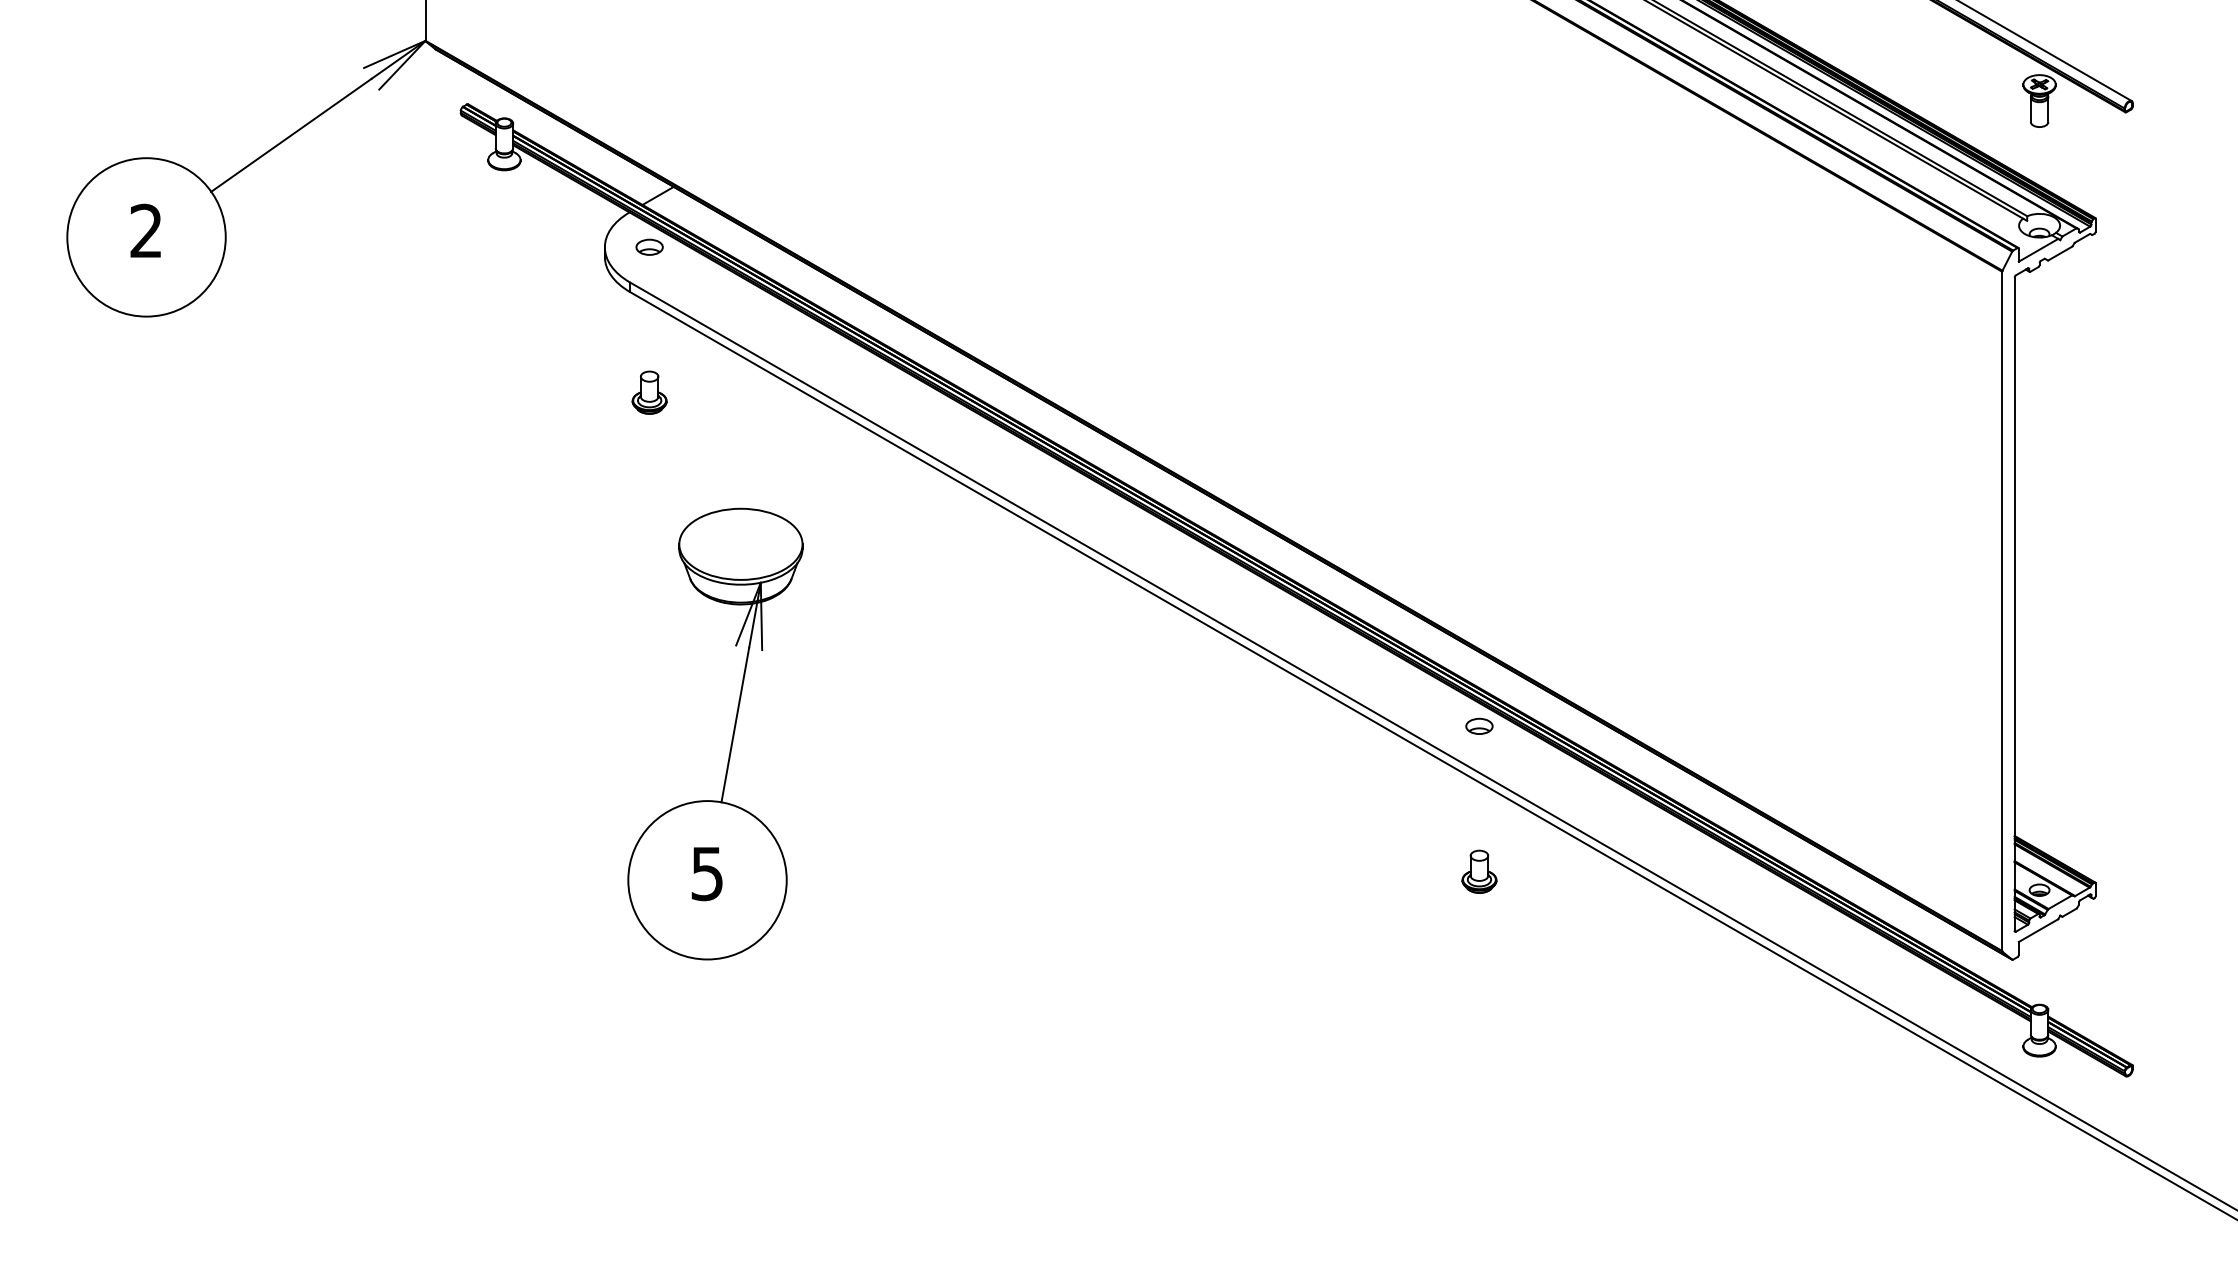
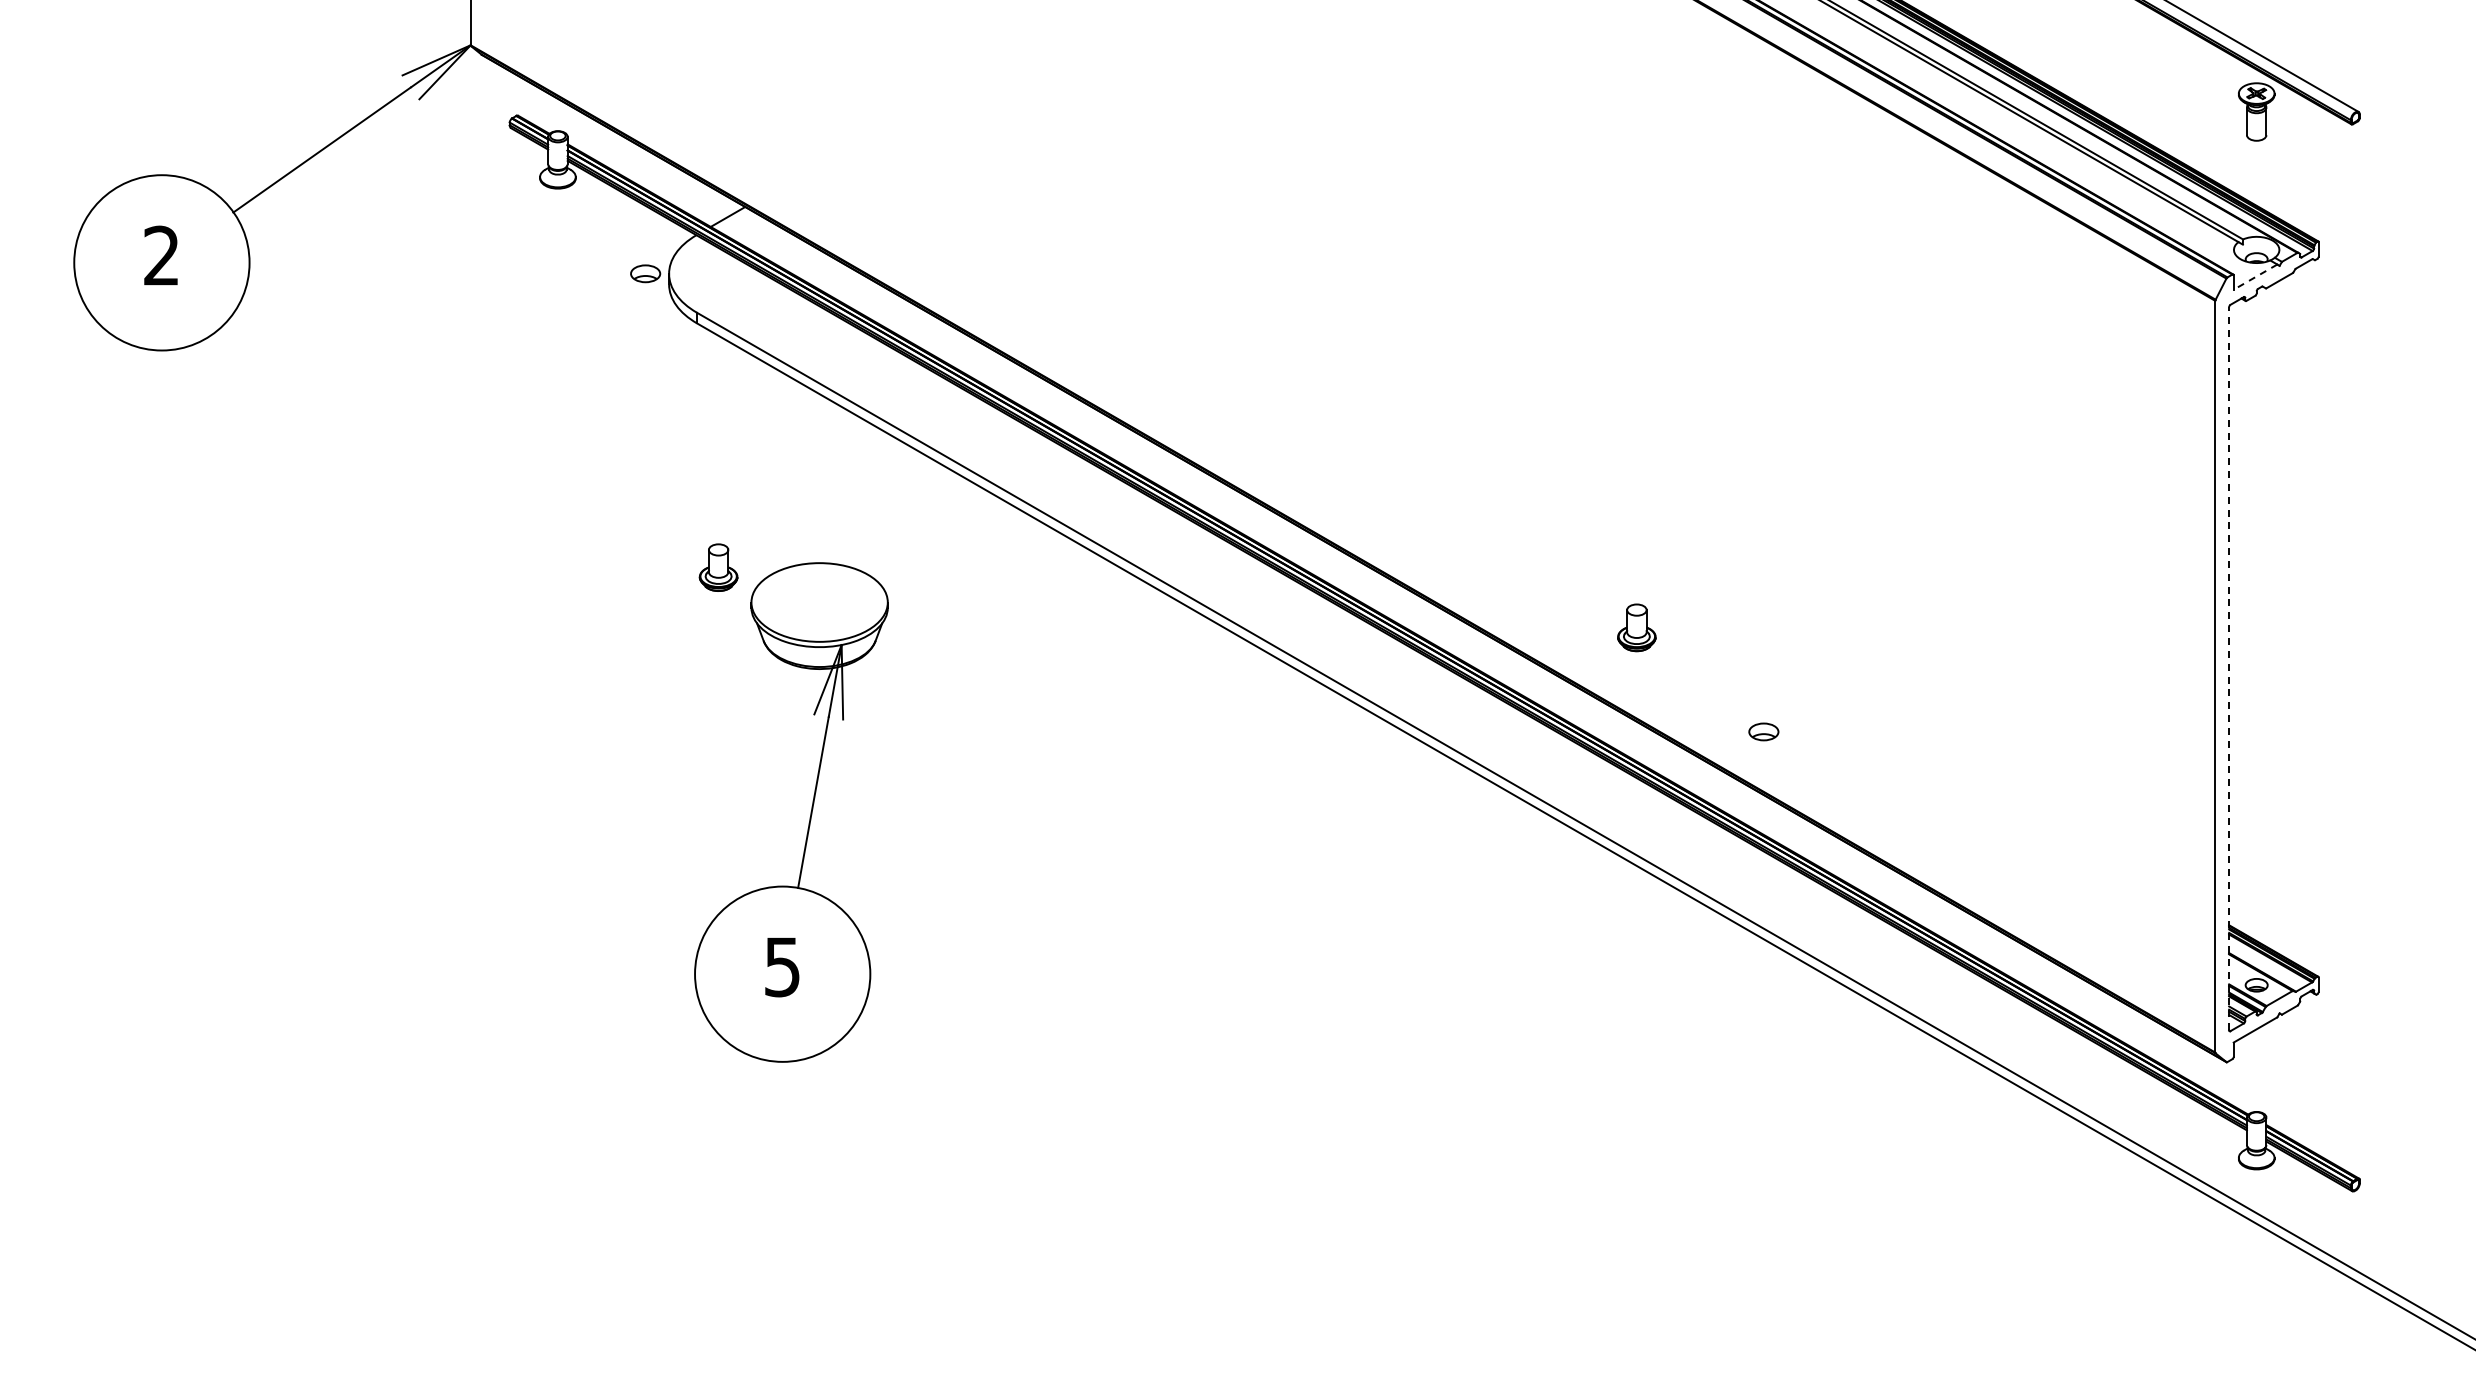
part: (649, 247) -> (645, 273), moved
line: (2038, 250) -> (2255, 277), solid -> dashed
part: (649, 392) -> (718, 567), moved
line: (2015, 603) -> (2229, 668), solid -> dashed
part: (1479, 725) -> (1763, 731), moved
part: (1479, 871) -> (1636, 627), moved

